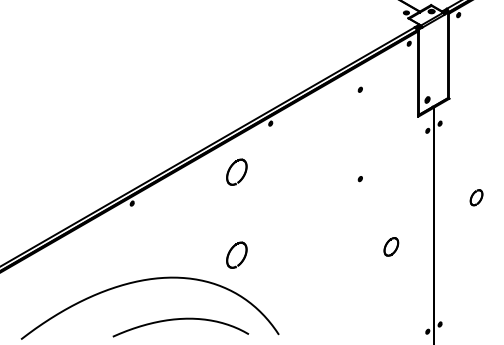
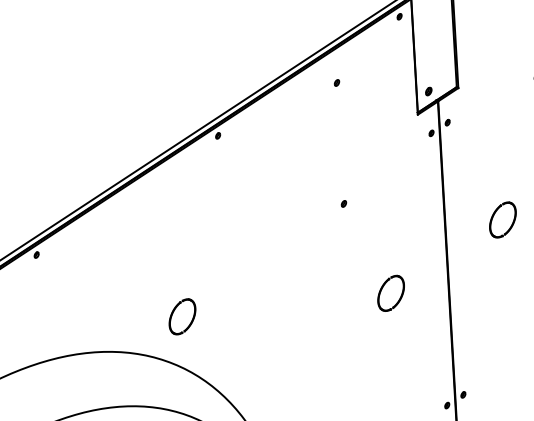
part: (236, 171) -> (175, 203), removed
part: (476, 197) -> (502, 219), size x1.67
part: (391, 246) -> (391, 292), size x1.43

